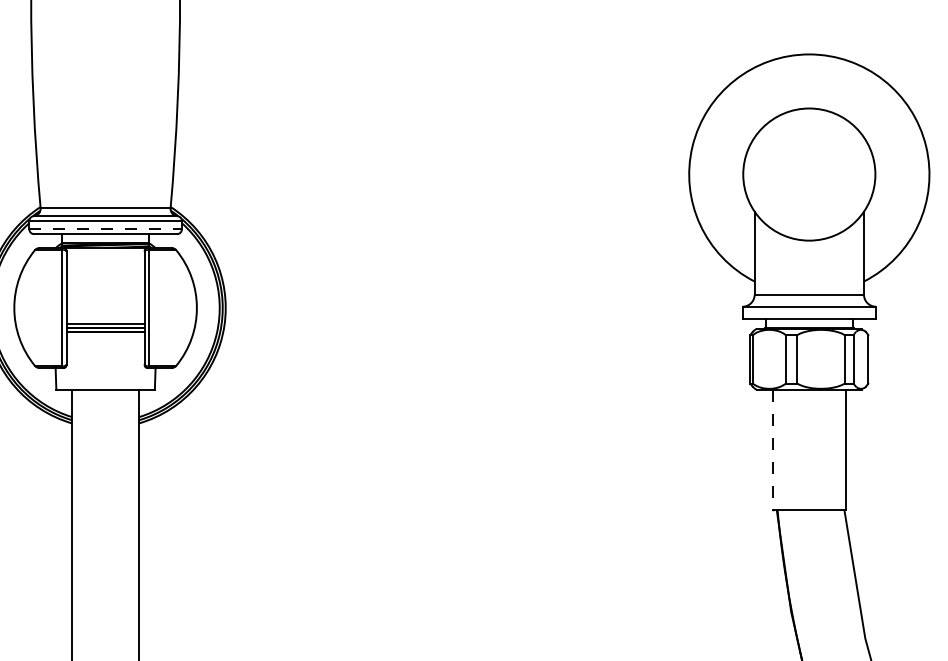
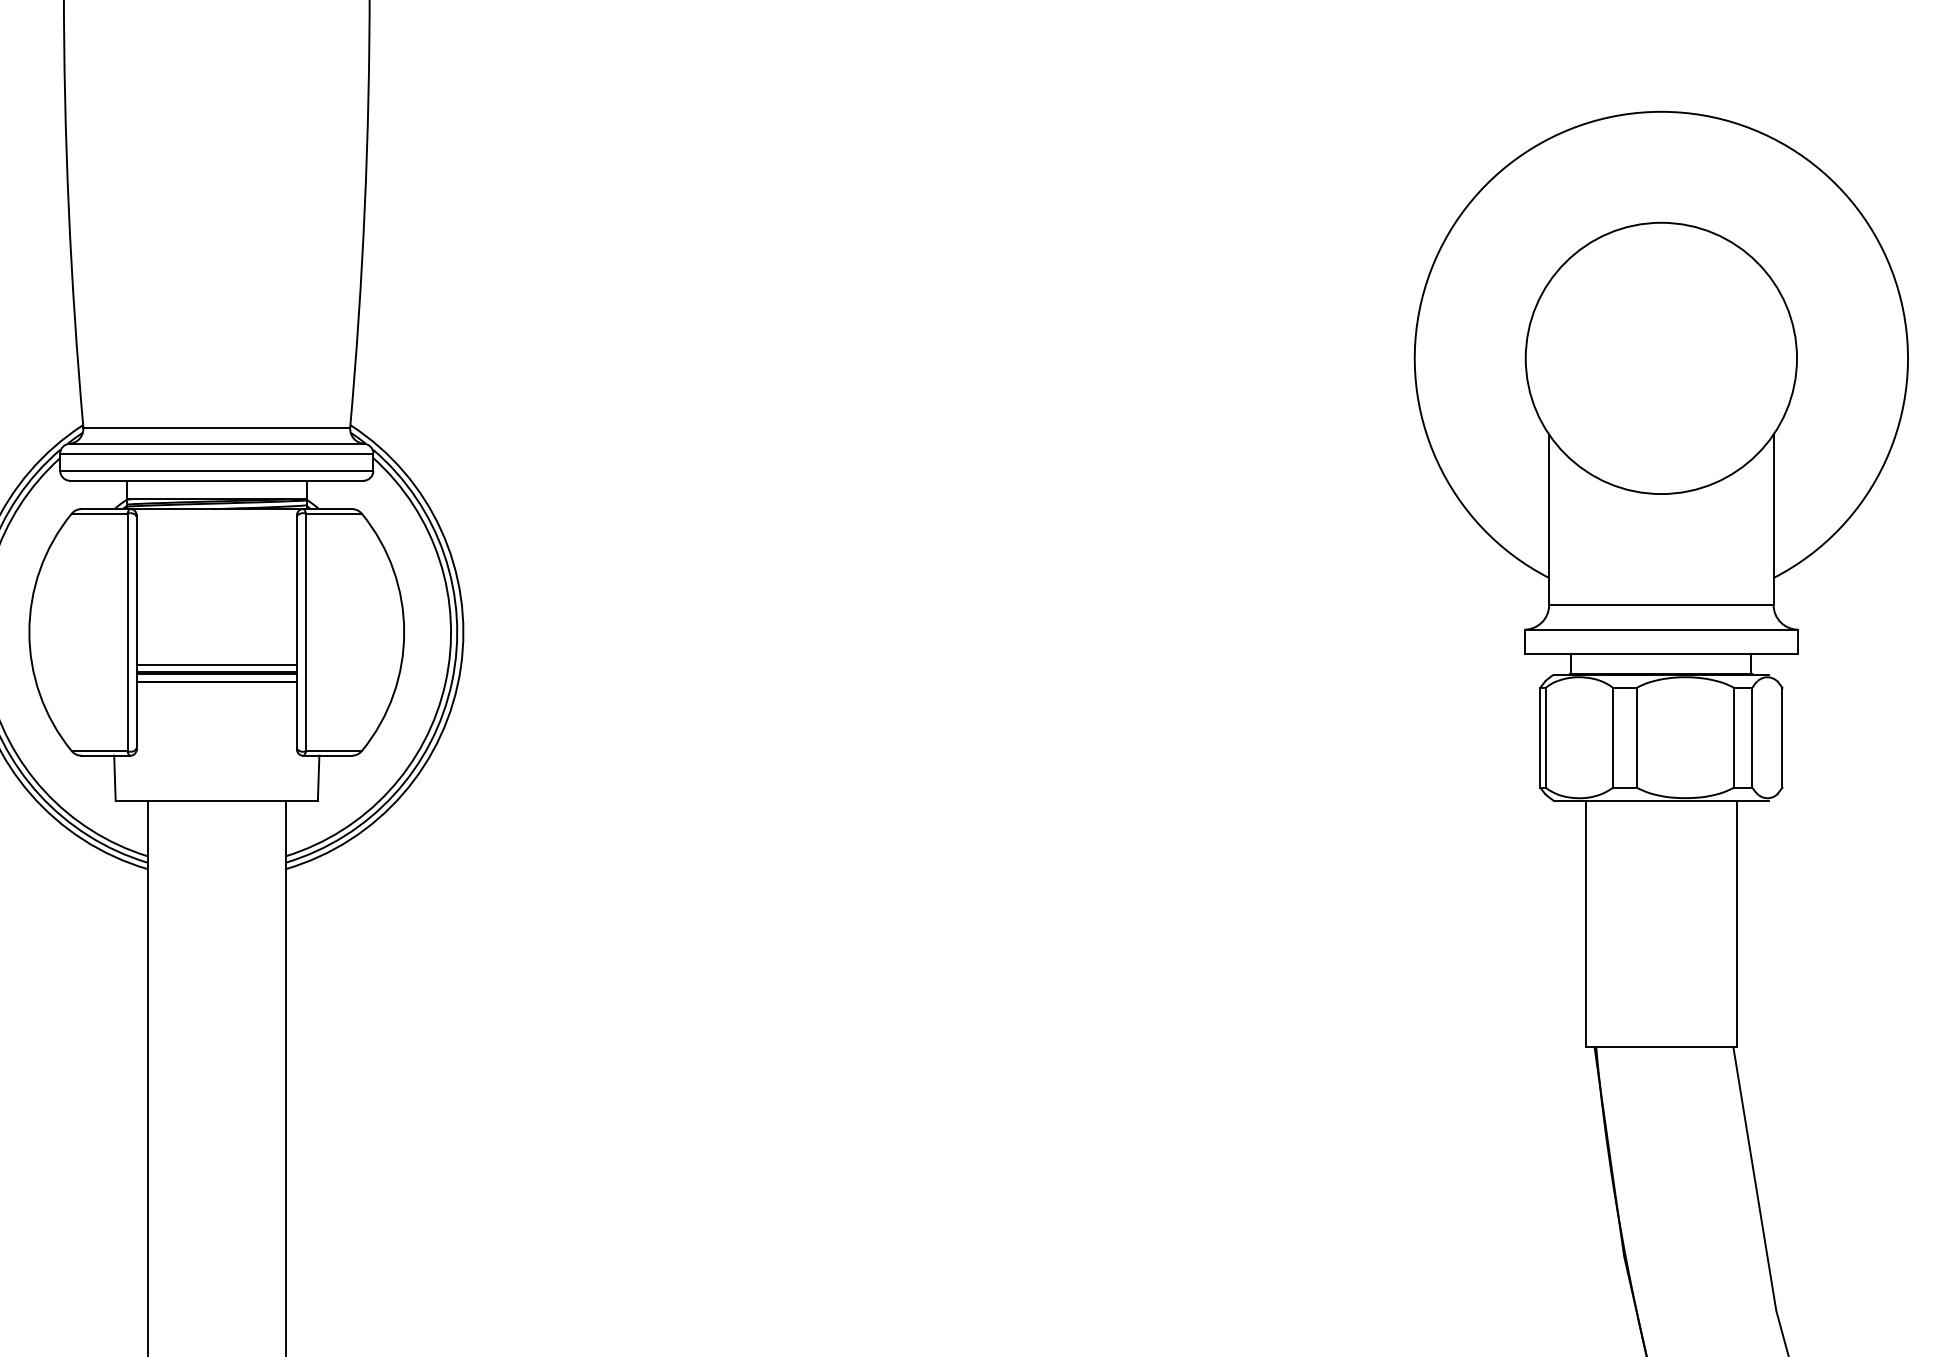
line: (106, 229) -> (218, 471), dashed -> solid
line: (772, 450) -> (1585, 924), dashed -> solid

